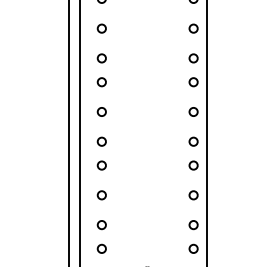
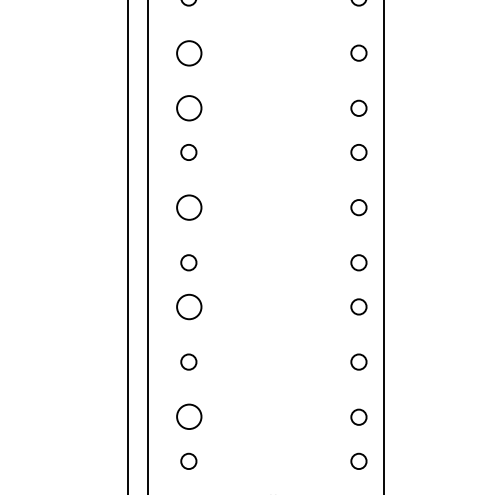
circle: (101, 28) -> (188, 52), size x1.6
circle: (101, 58) -> (188, 108), size x1.6
circle: (101, 111) -> (188, 206), size x1.6
circle: (101, 165) -> (188, 306), size x1.6
circle: (101, 225) -> (188, 418), size x1.6

